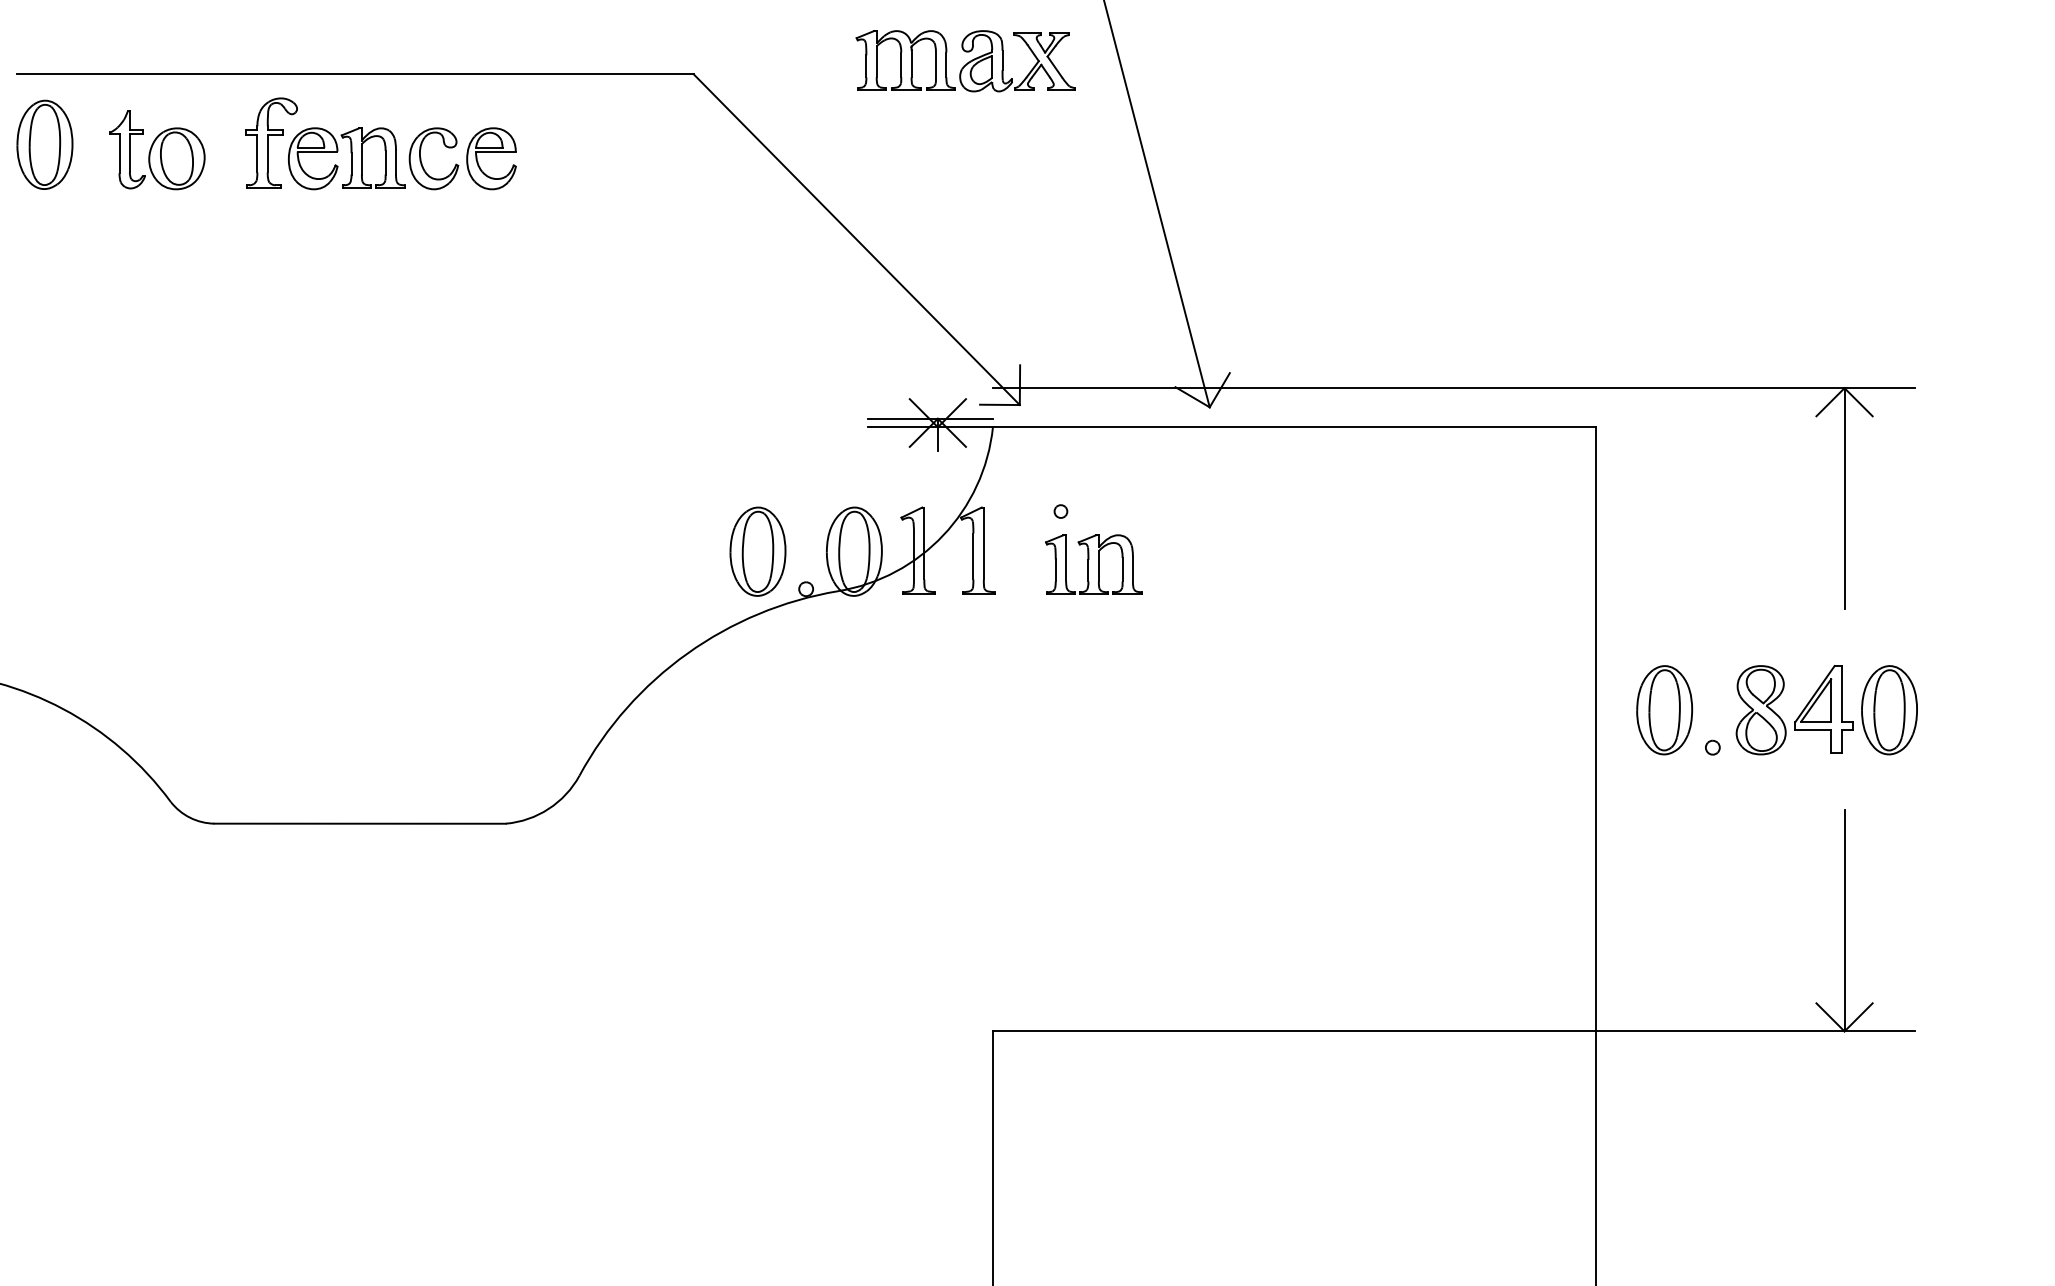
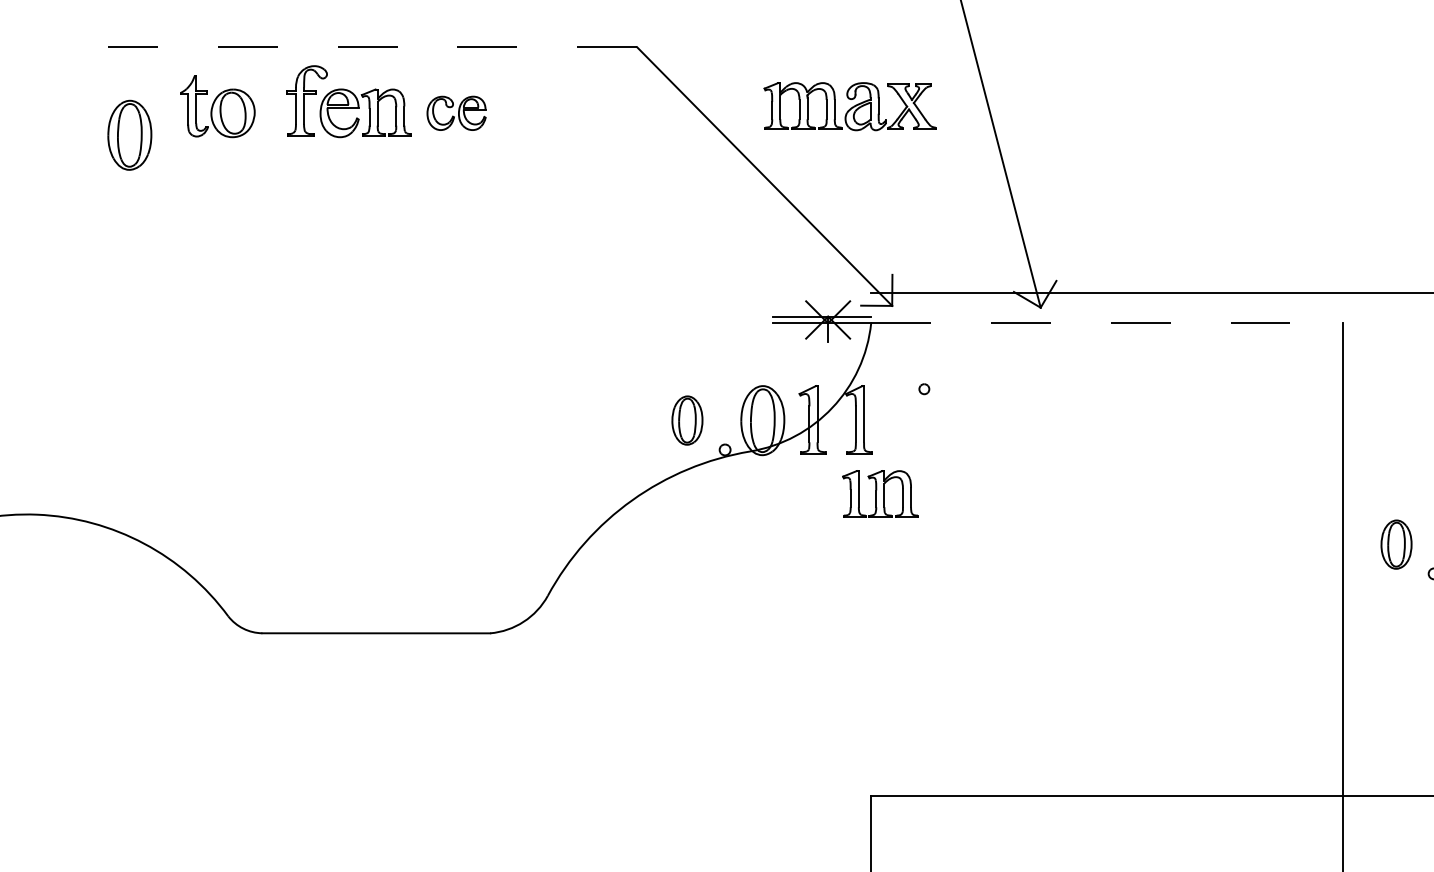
part: (965, 61) -> (849, 106), moved
line: (355, 74) -> (372, 47), solid -> dashed
part: (44, 144) -> (129, 135), moved
part: (462, 158) -> (456, 113), size x0.7
line: (1294, 427) -> (1106, 323), solid -> dashed
part: (757, 551) -> (687, 420), size x0.7
part: (1093, 564) -> (880, 493), moved
part: (1664, 710) -> (1396, 544), size x0.7

